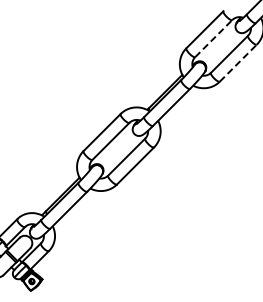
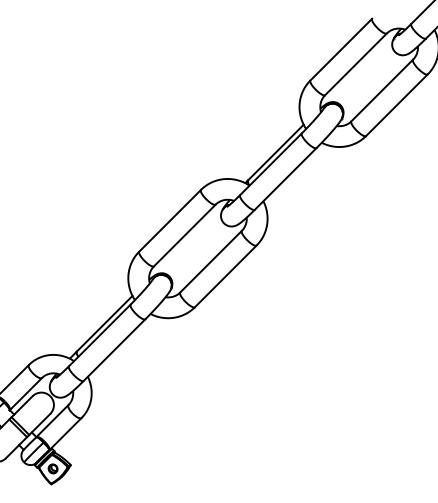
line: (214, 38) -> (357, 64), dashed -> solid
line: (238, 62) -> (397, 104), dashed -> solid

